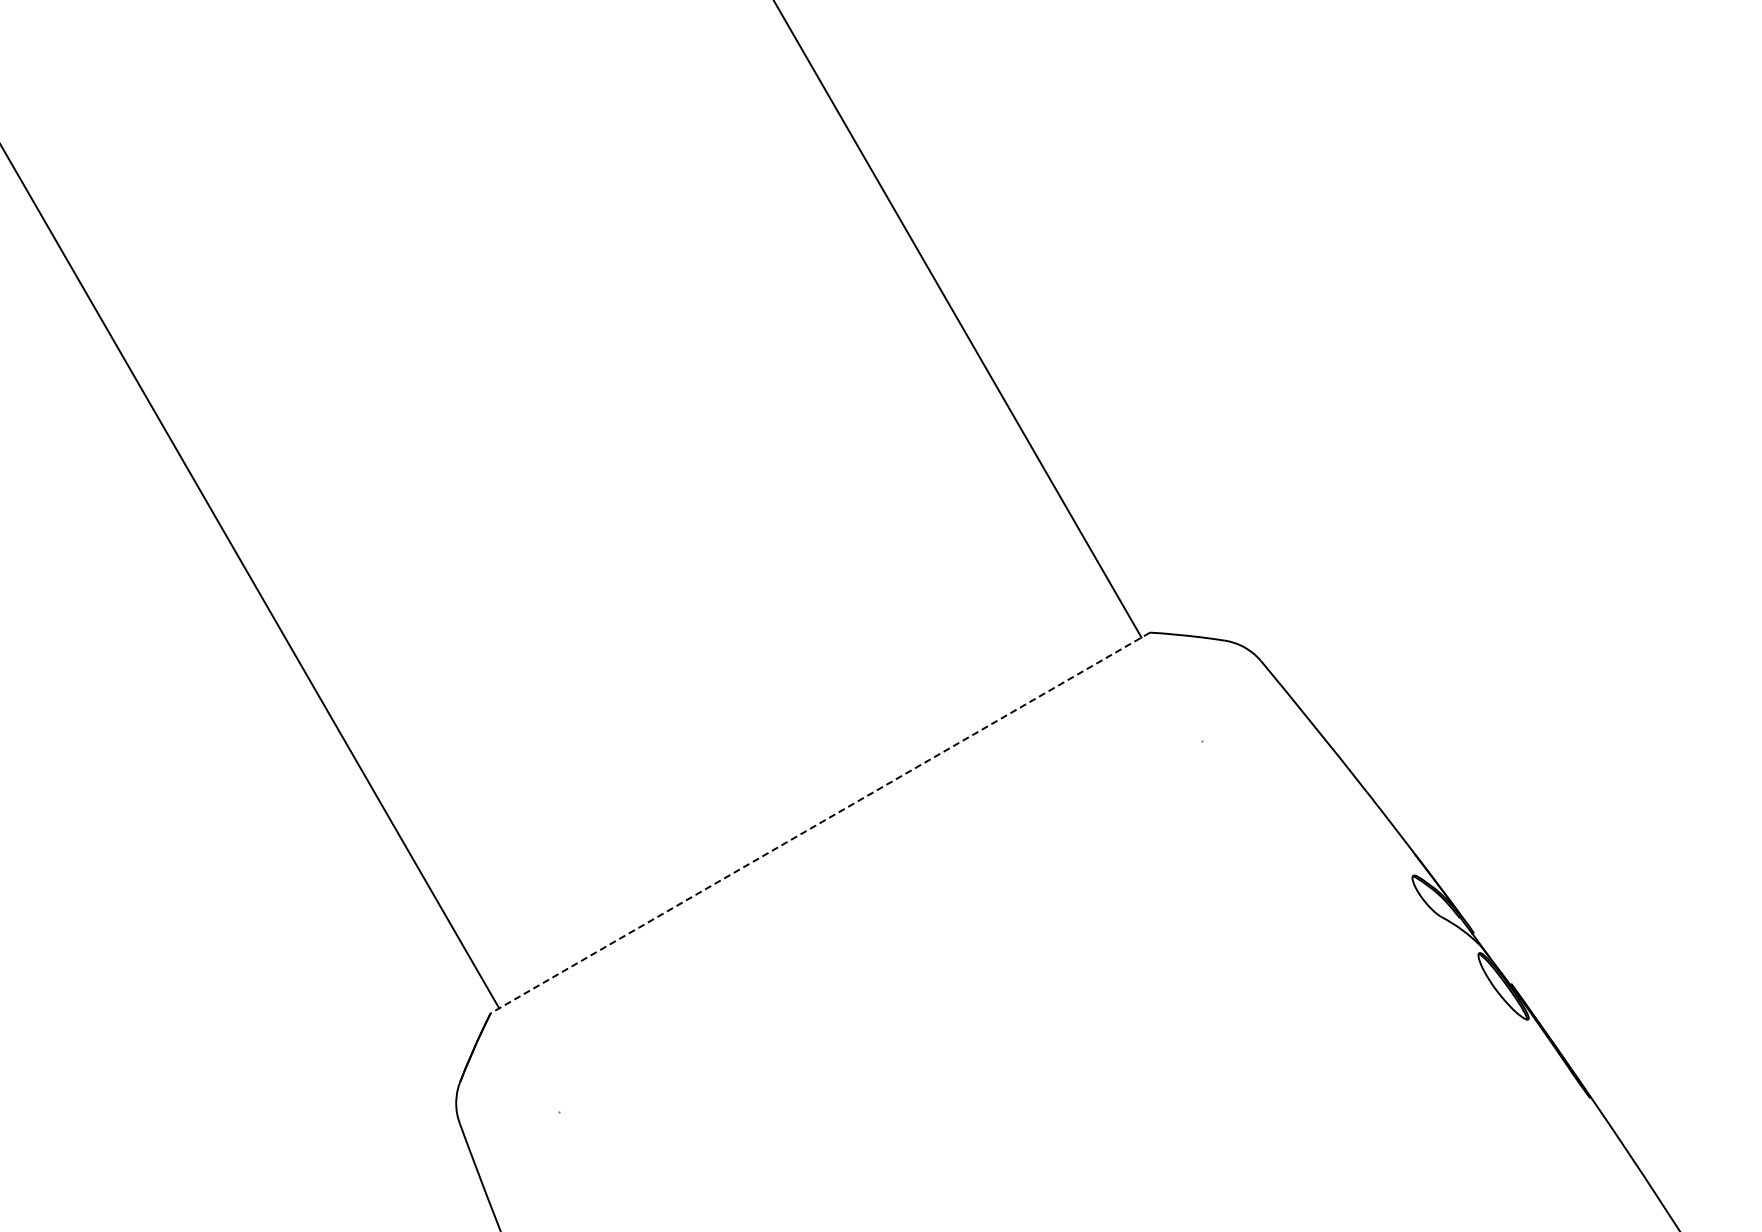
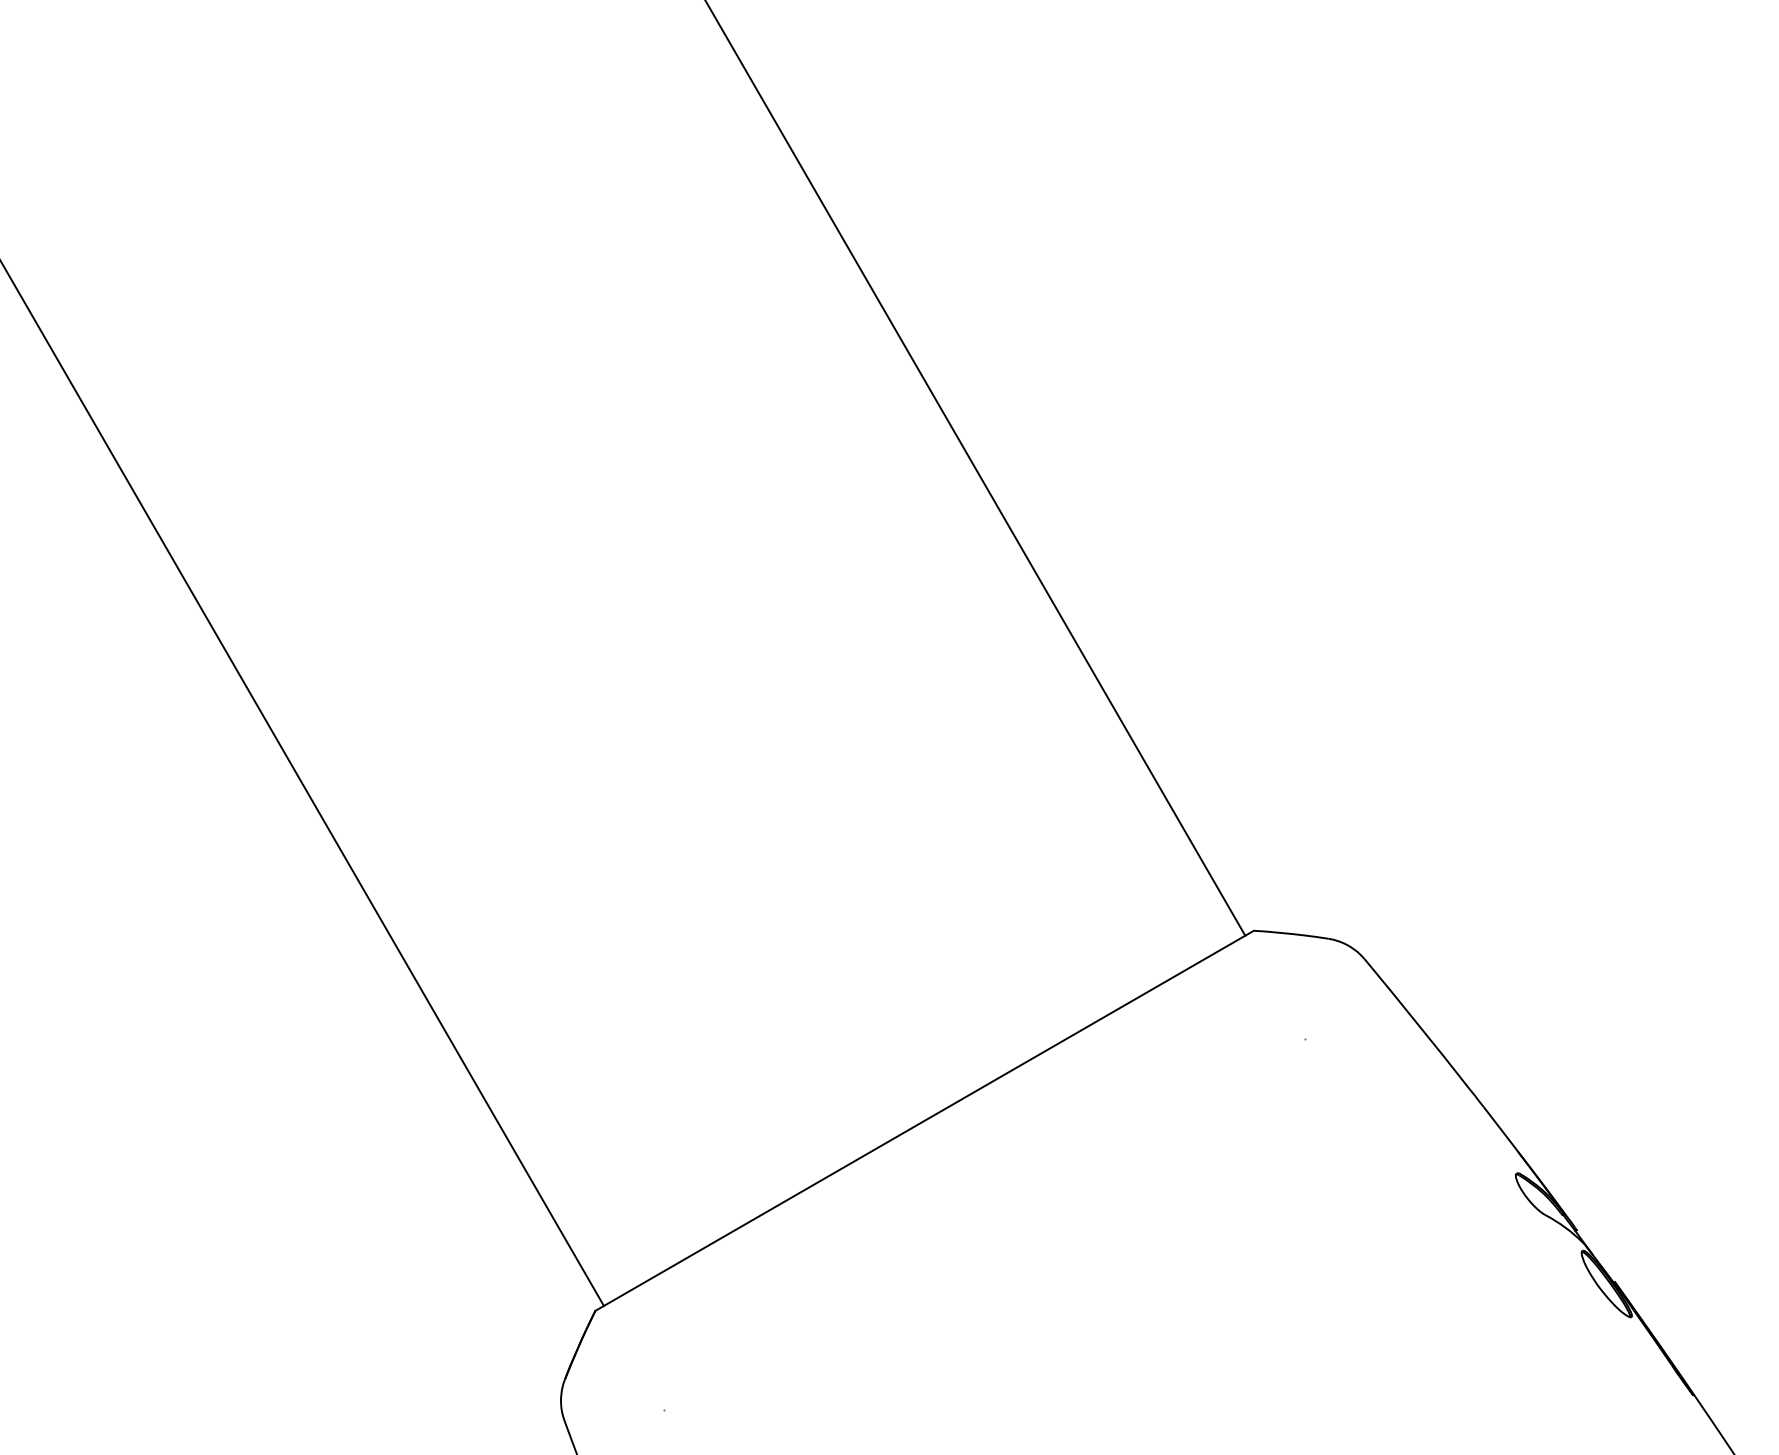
line: (820, 823) -> (924, 1121), dashed -> solid

